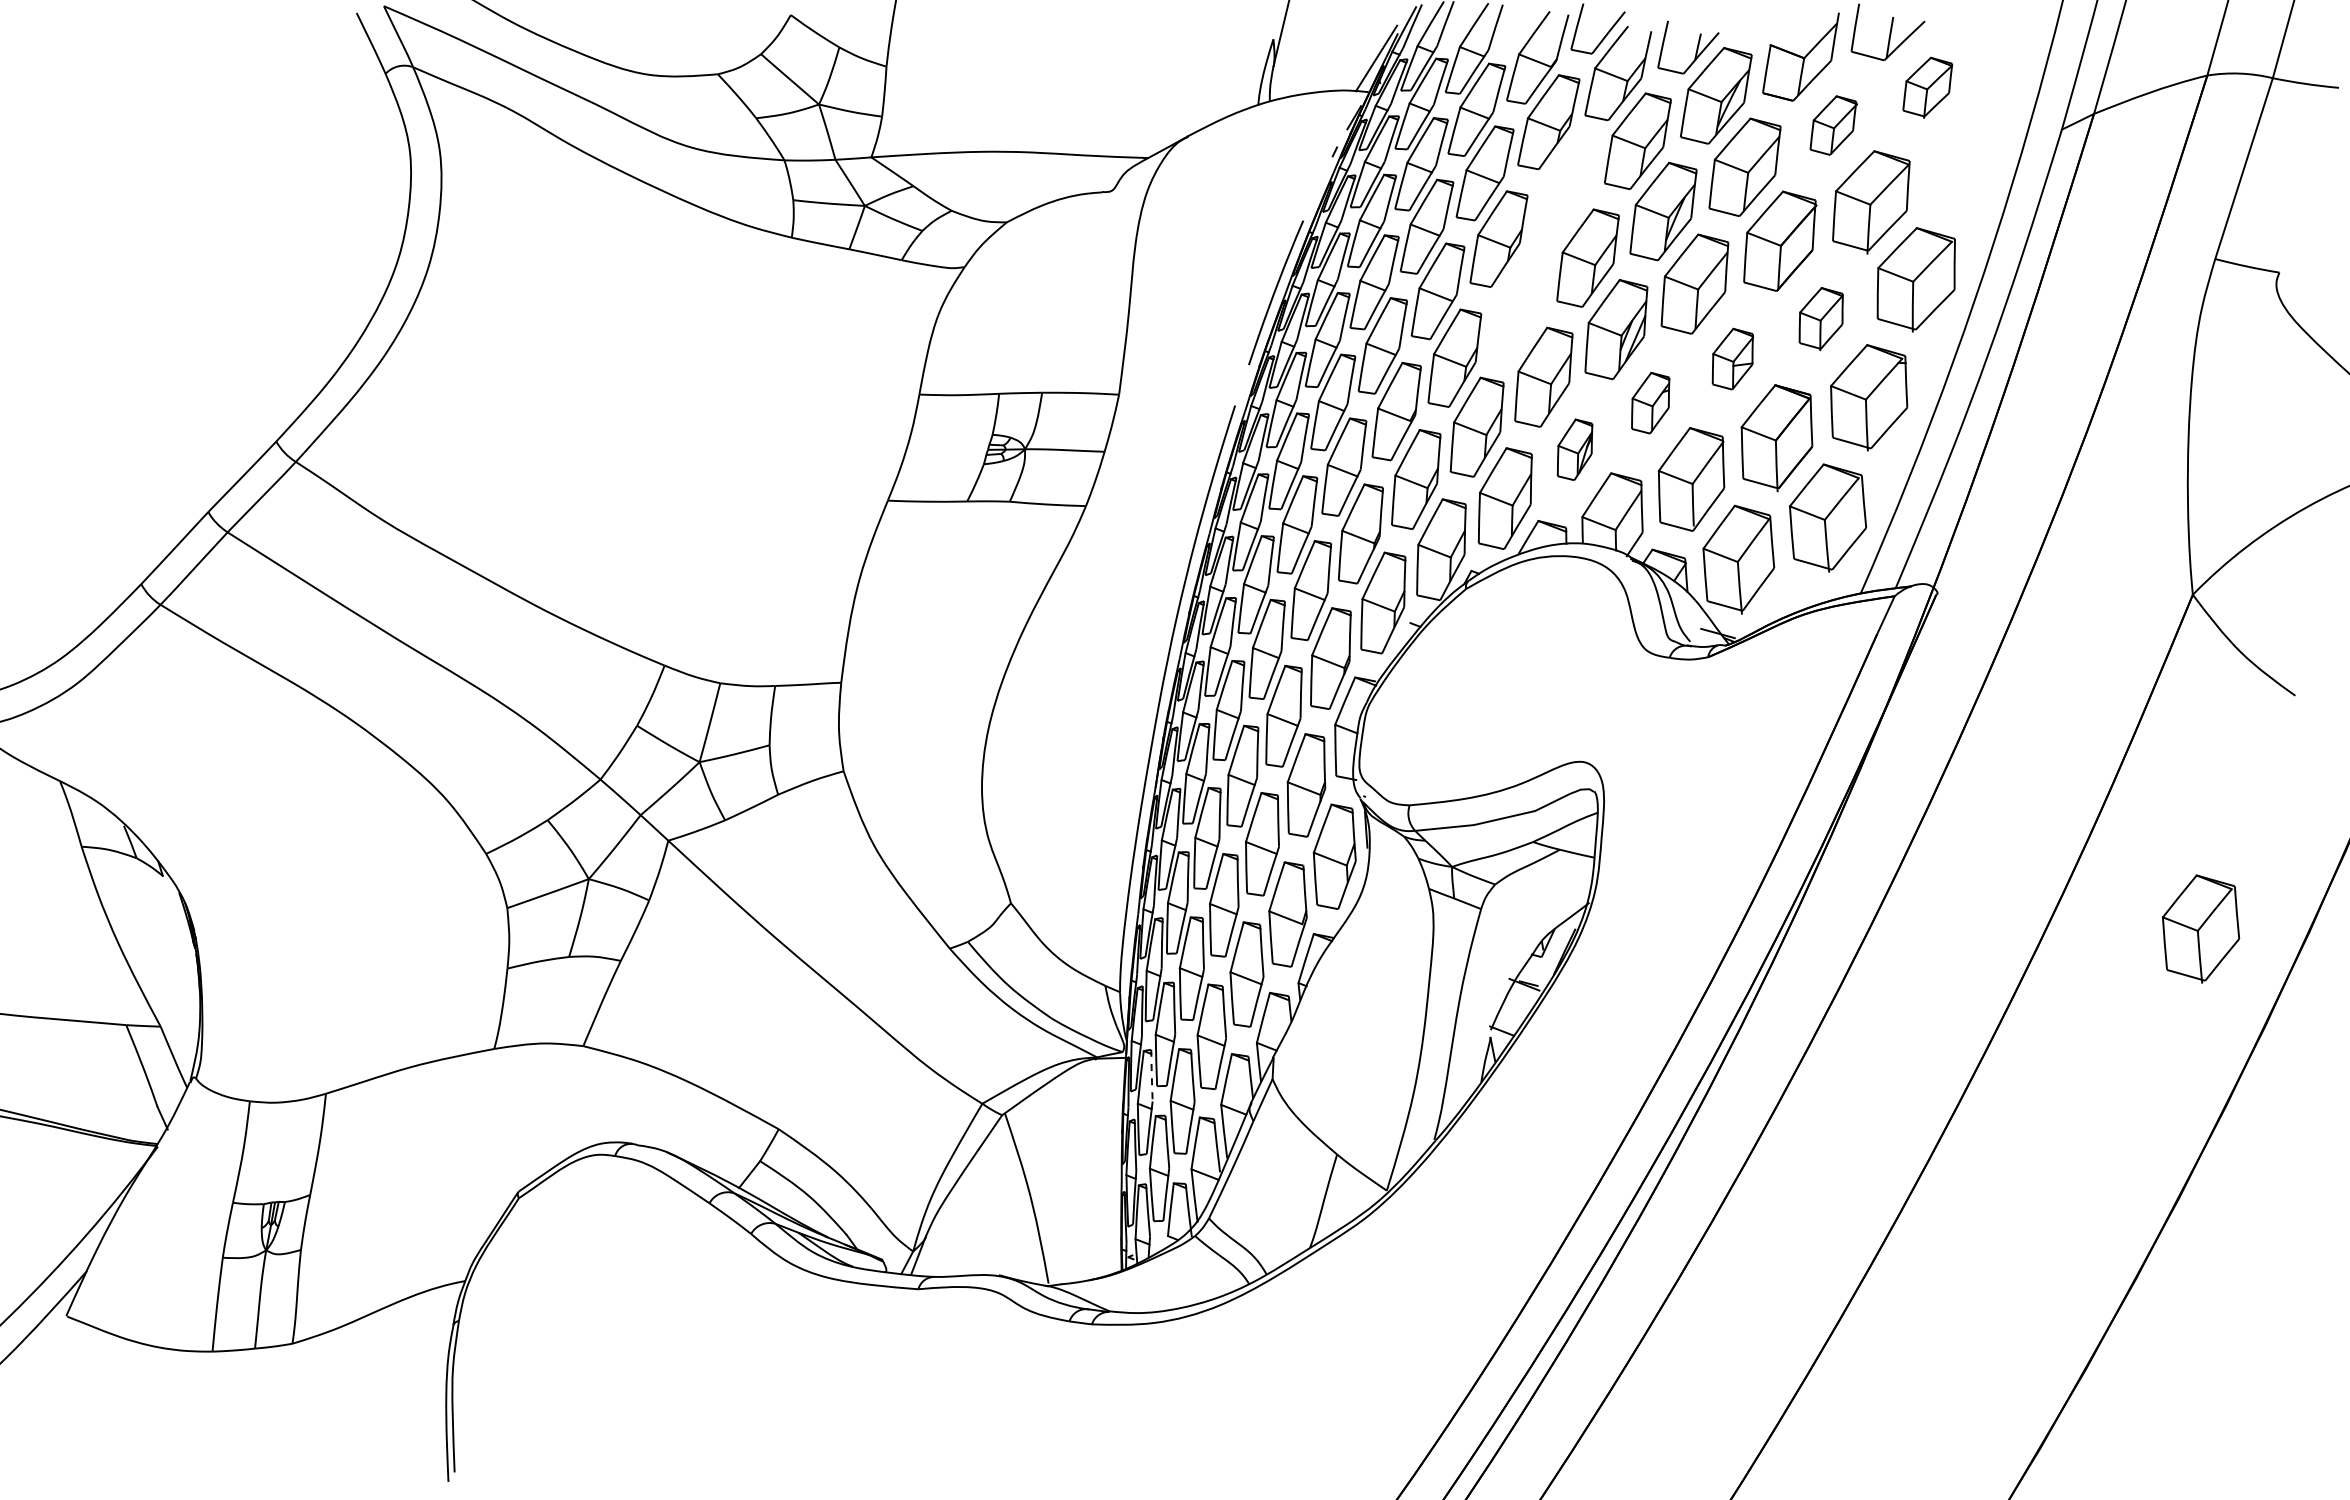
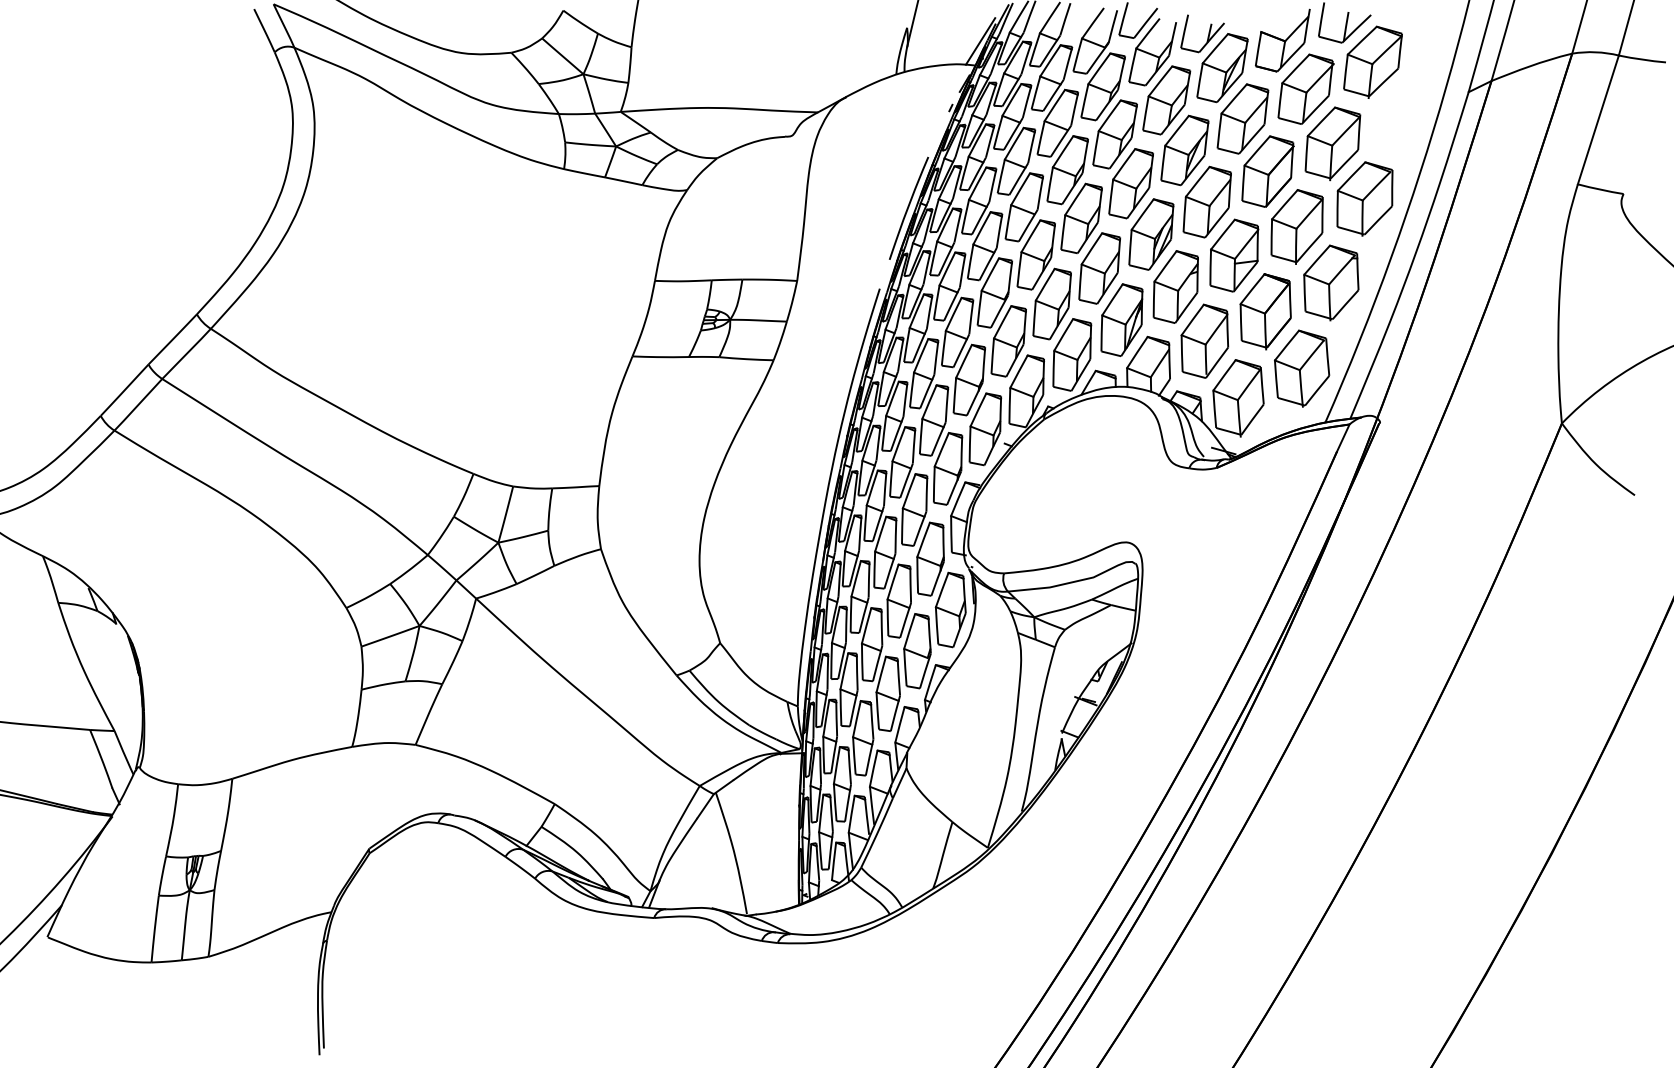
part: (1927, 87) -> (1372, 62), size x1.67
part: (1833, 125) -> (1305, 89), size x1.67
part: (1565, 188) -> (1115, 134), added
part: (1518, 306) -> (1081, 218), added
part: (1821, 319) -> (1297, 227), size x1.67
part: (1732, 358) -> (1234, 255), size x1.67
part: (1650, 402) -> (1175, 286), size x1.67
part: (1574, 449) -> (1121, 319), size x1.67
part: (2200, 928) -> (1567, 661), removed
arc: (1151, 1075) -> (820, 765), dashed -> solid

